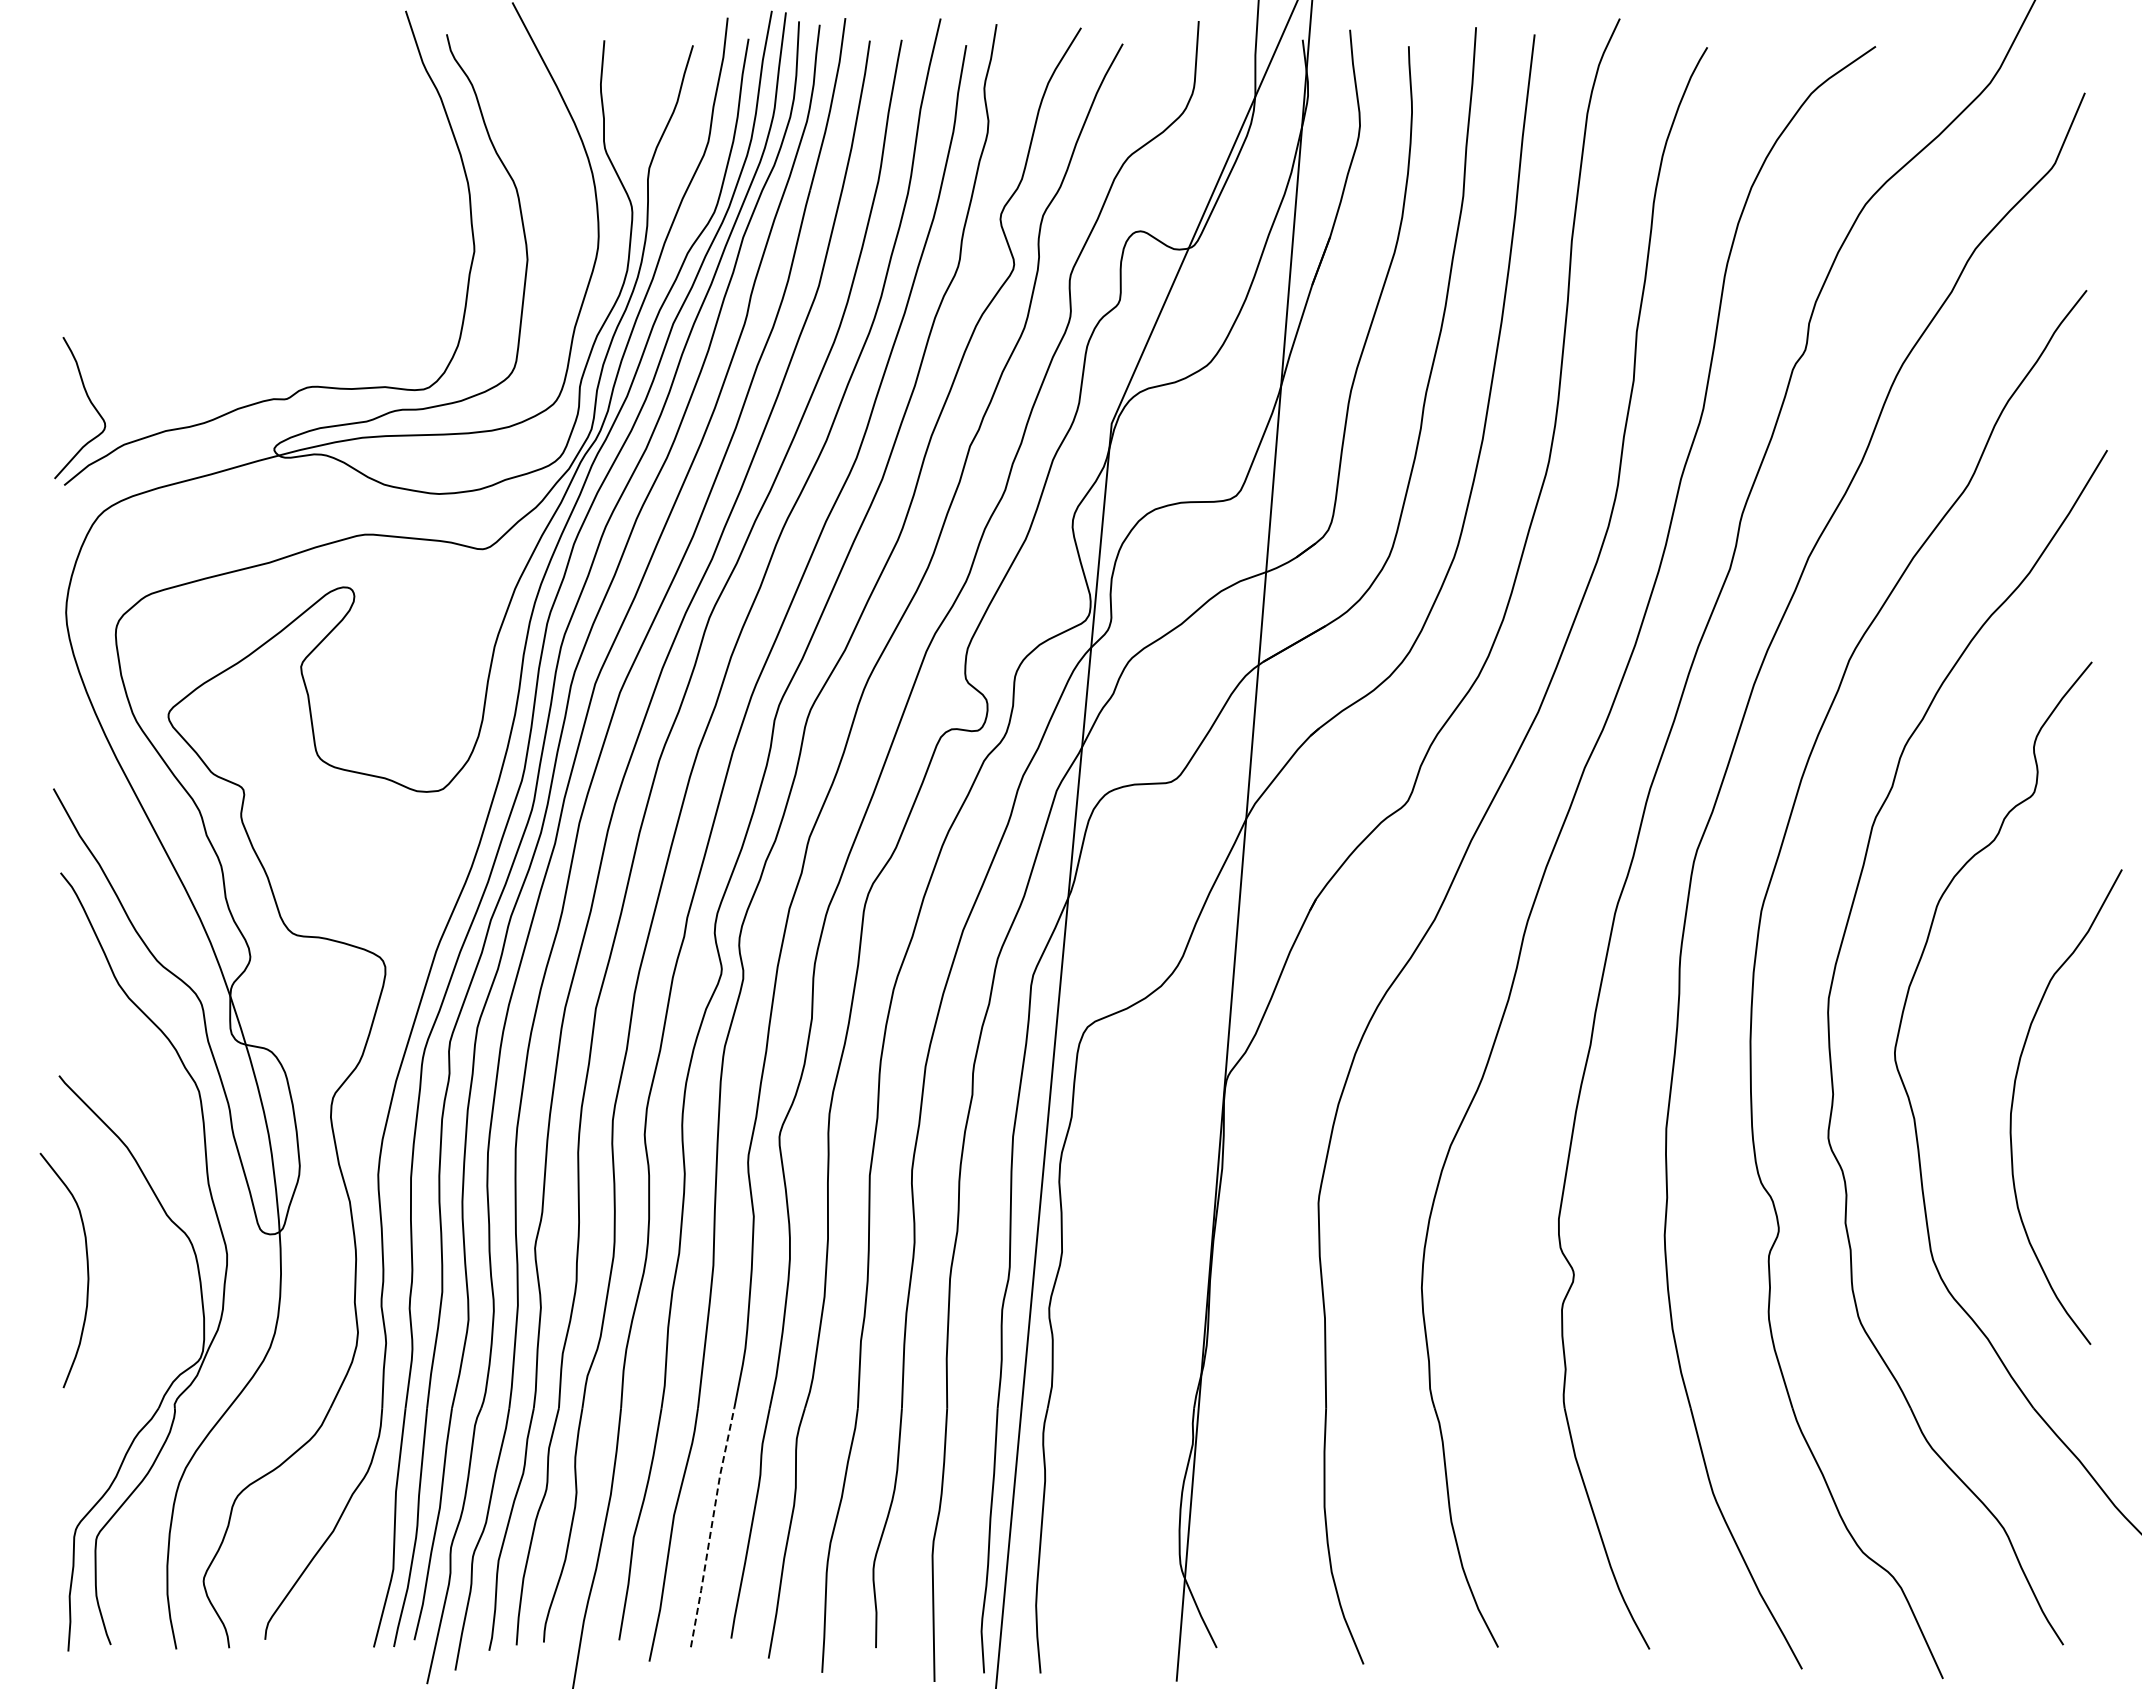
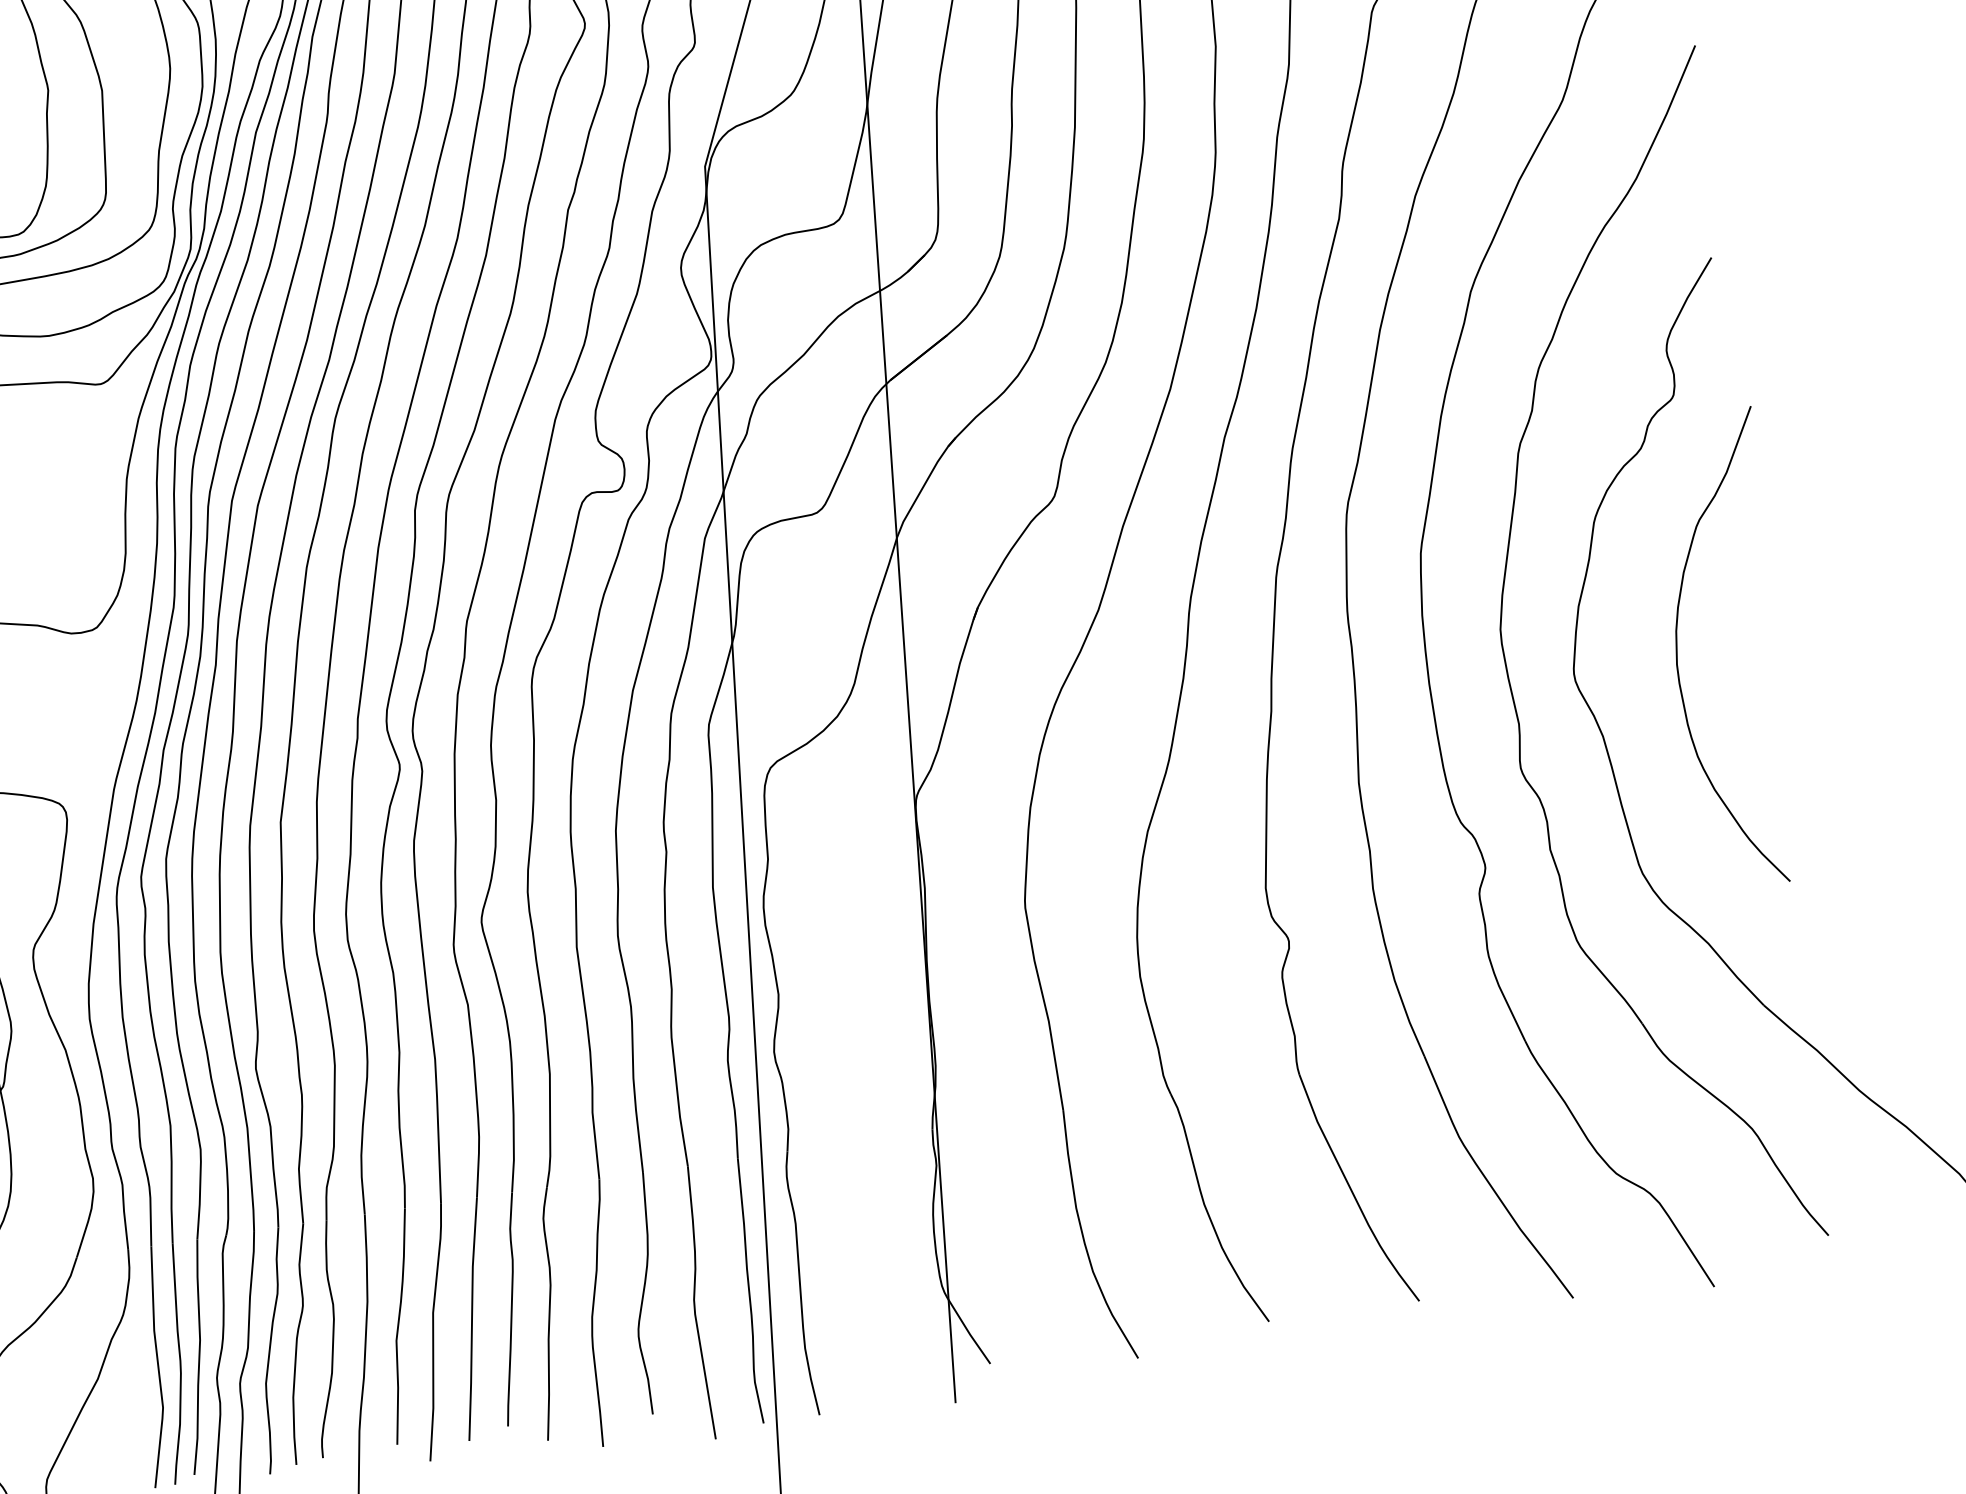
curve: (2014, 1096) -> (1677, 646), moved
line: (711, 1527) -> (472, 1319), dashed -> solid

